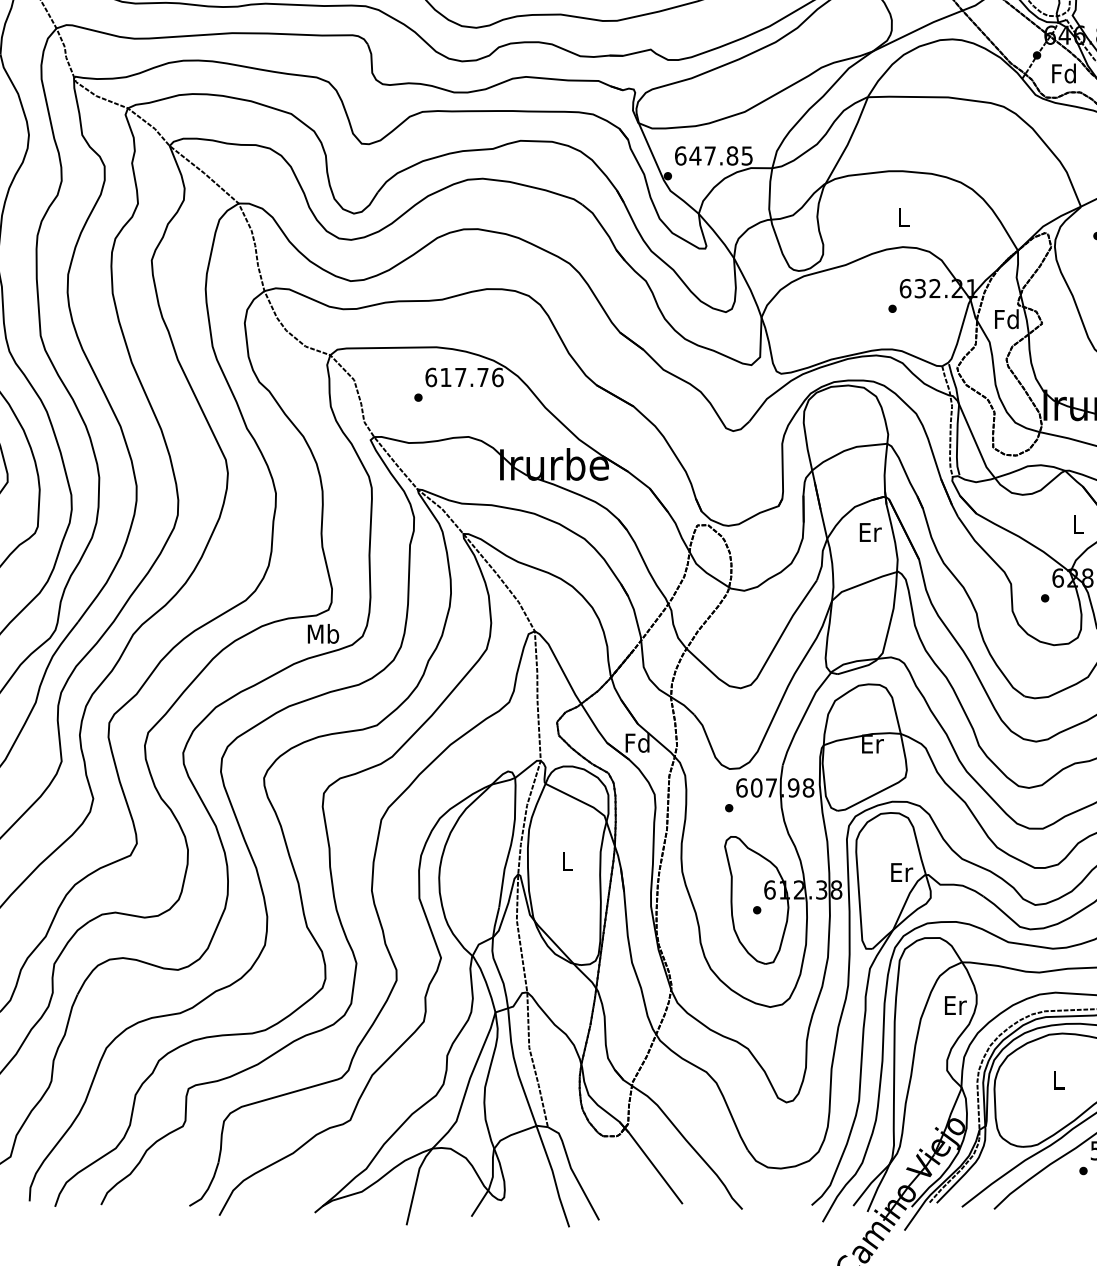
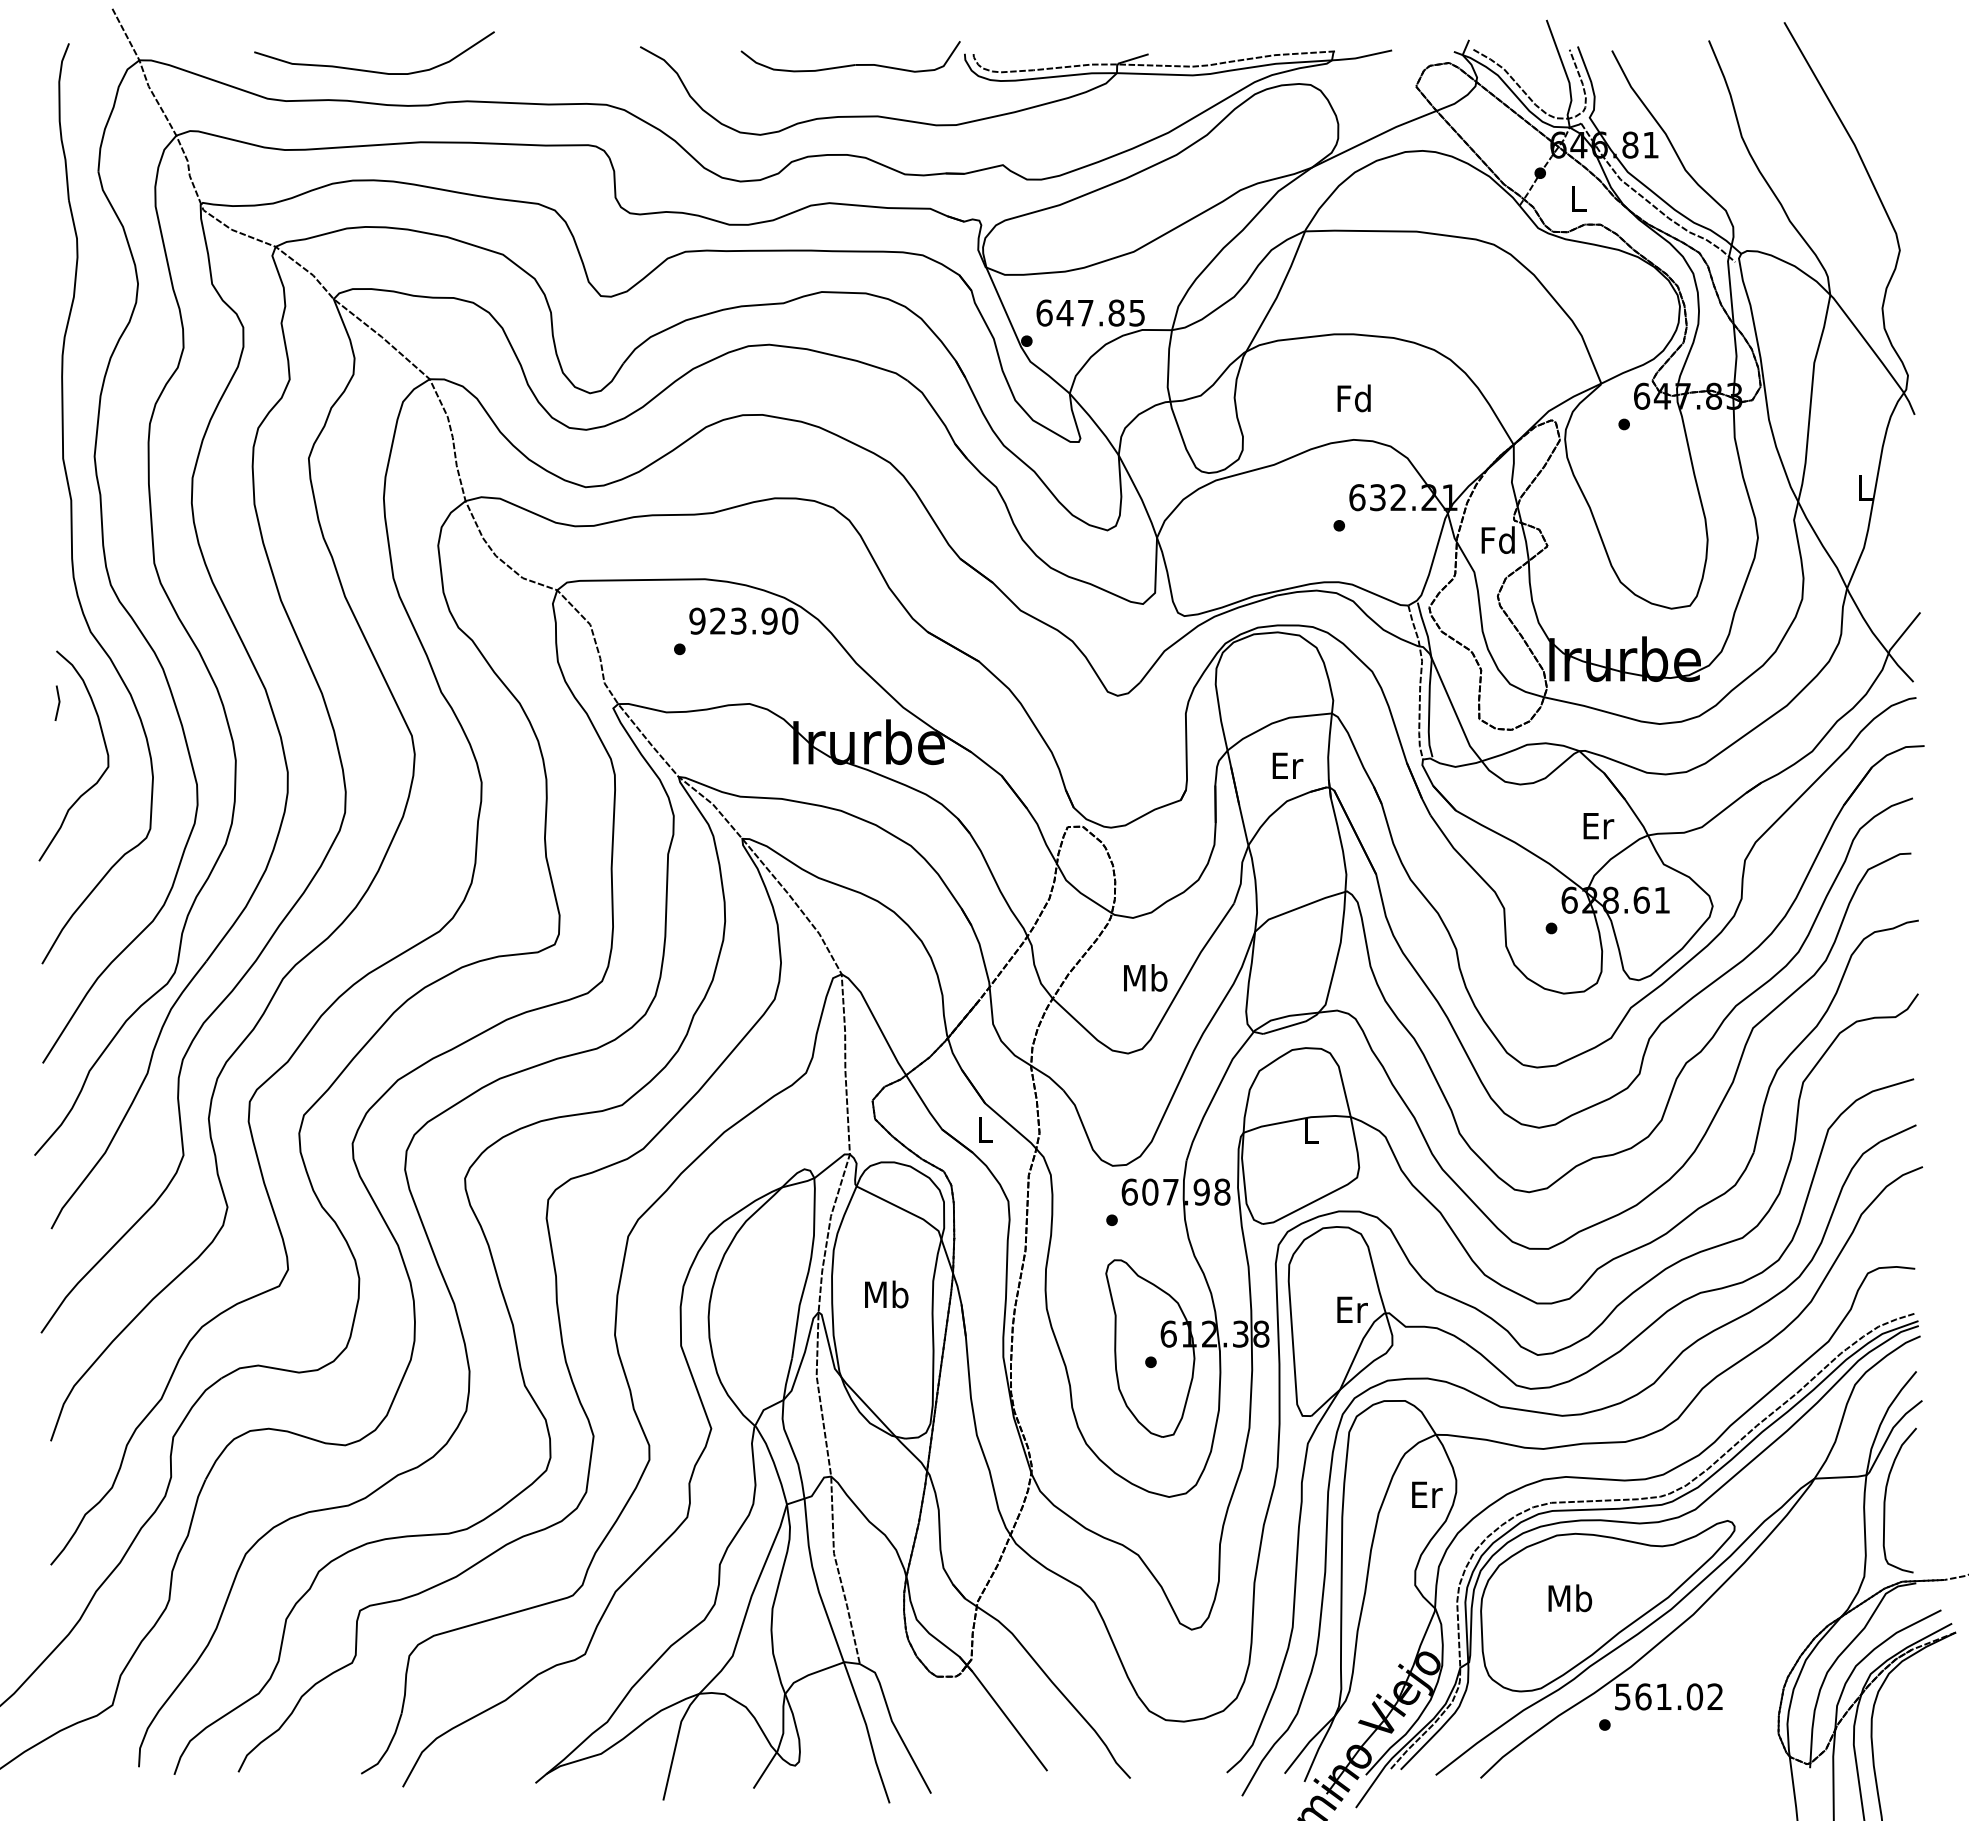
text: (1063, 73) -> (1577, 198), Fd -> L
text: (902, 217) -> (1353, 398), L -> Fd
text: (464, 376) -> (743, 620), 617.76 -> 923.90
text: (1078, 525) -> (1598, 826), L -> Er
text: (870, 532) -> (1287, 765), moved
text: (323, 633) -> (1145, 977), moved
text: (637, 742) -> (984, 1129), Fd -> L
text: (872, 744) -> (1311, 1131), Er -> L
text: (567, 861) -> (886, 1294), L -> Mb
text: (1058, 1080) -> (1570, 1598), L -> Mb

